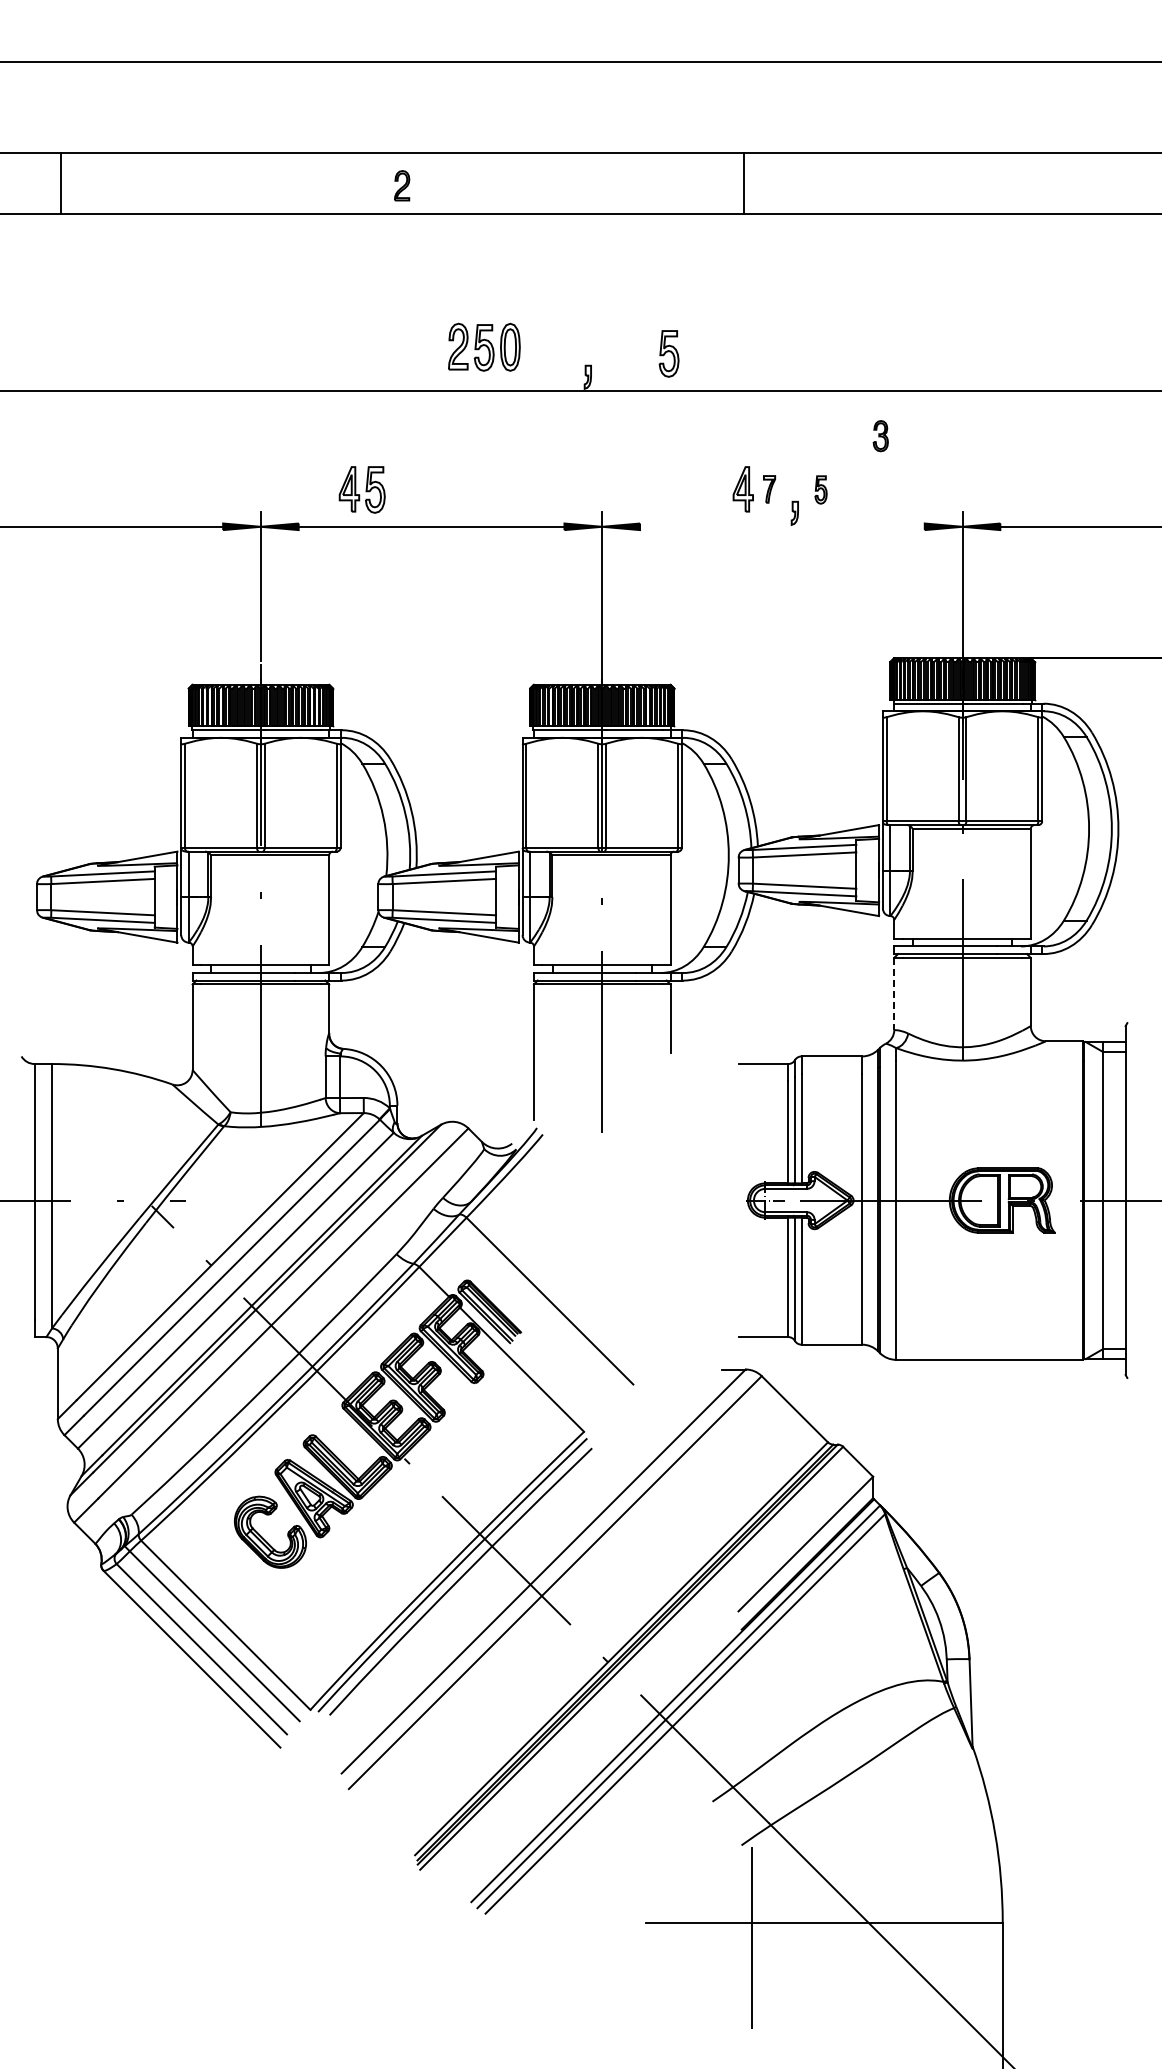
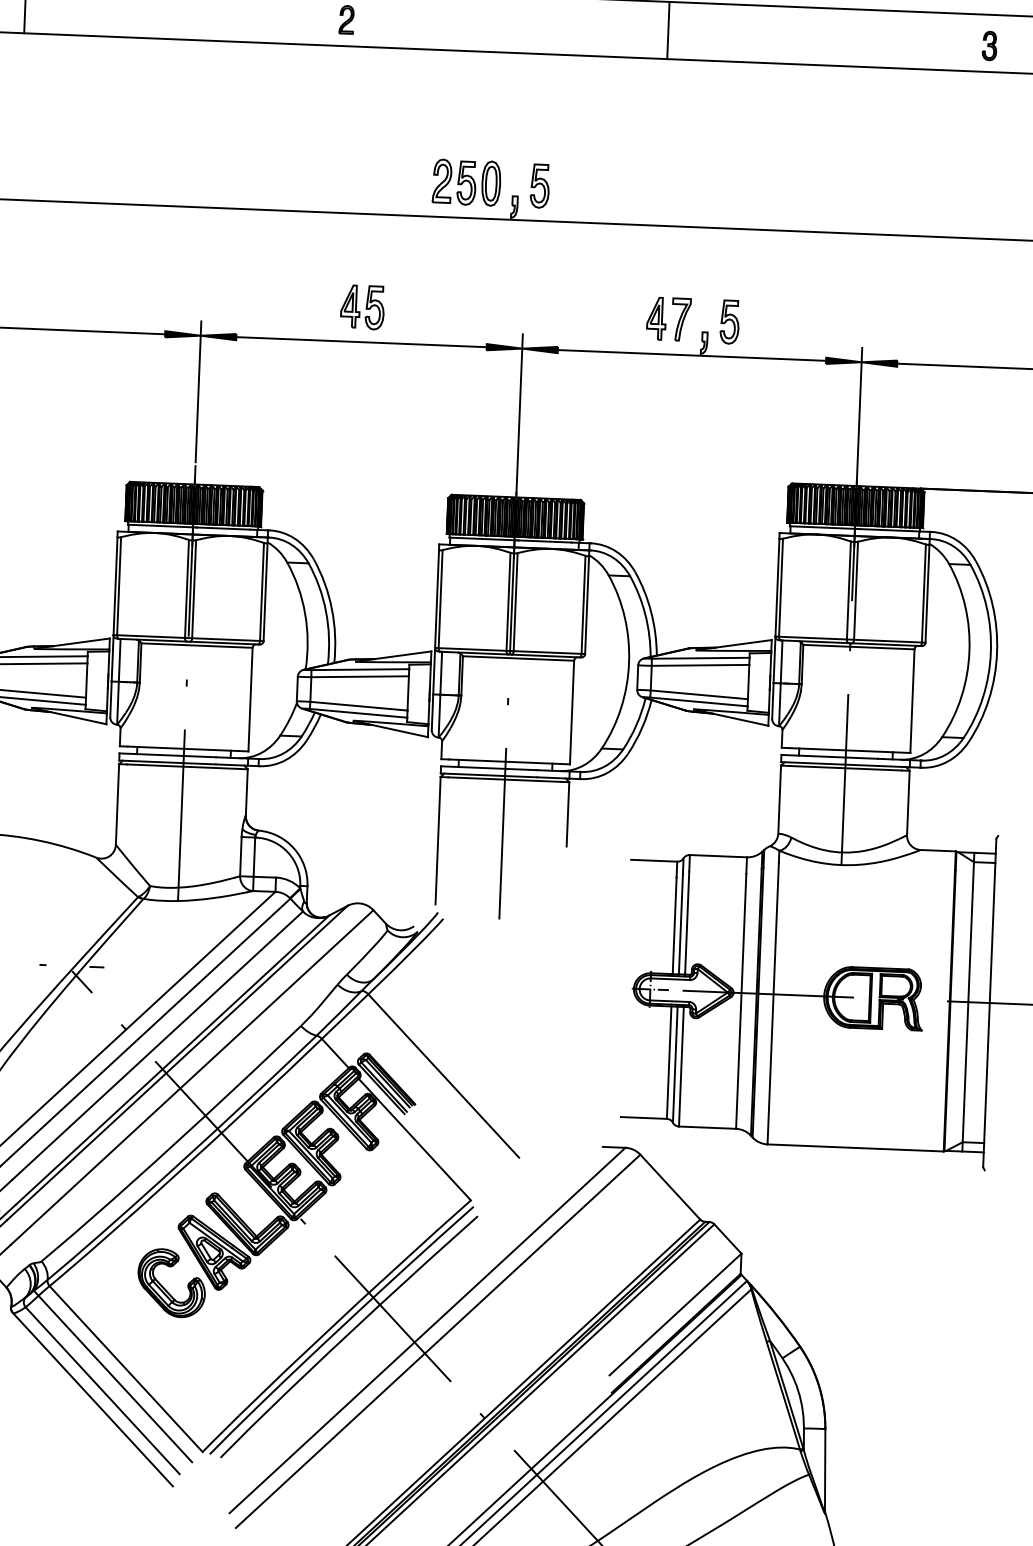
part: (484, 346) -> (466, 181), moved
part: (668, 353) -> (539, 185), moved
part: (880, 436) -> (989, 46), moved
part: (361, 489) -> (361, 306), moved
part: (769, 489) -> (681, 319), size x1.67
part: (820, 489) -> (729, 321), size x1.67
line: (782, 526) -> (692, 355), added
line: (894, 994) -> (779, 800), dashed -> solid

